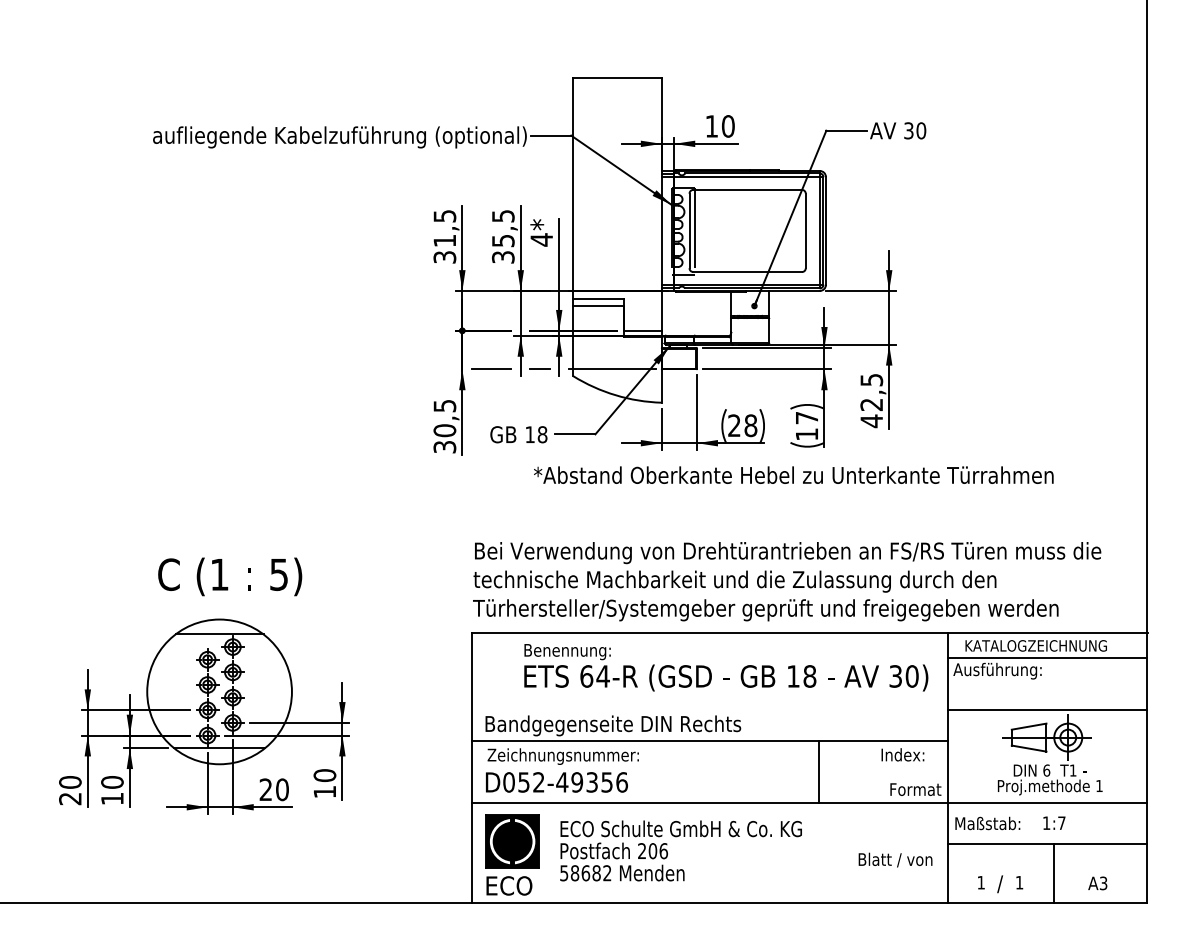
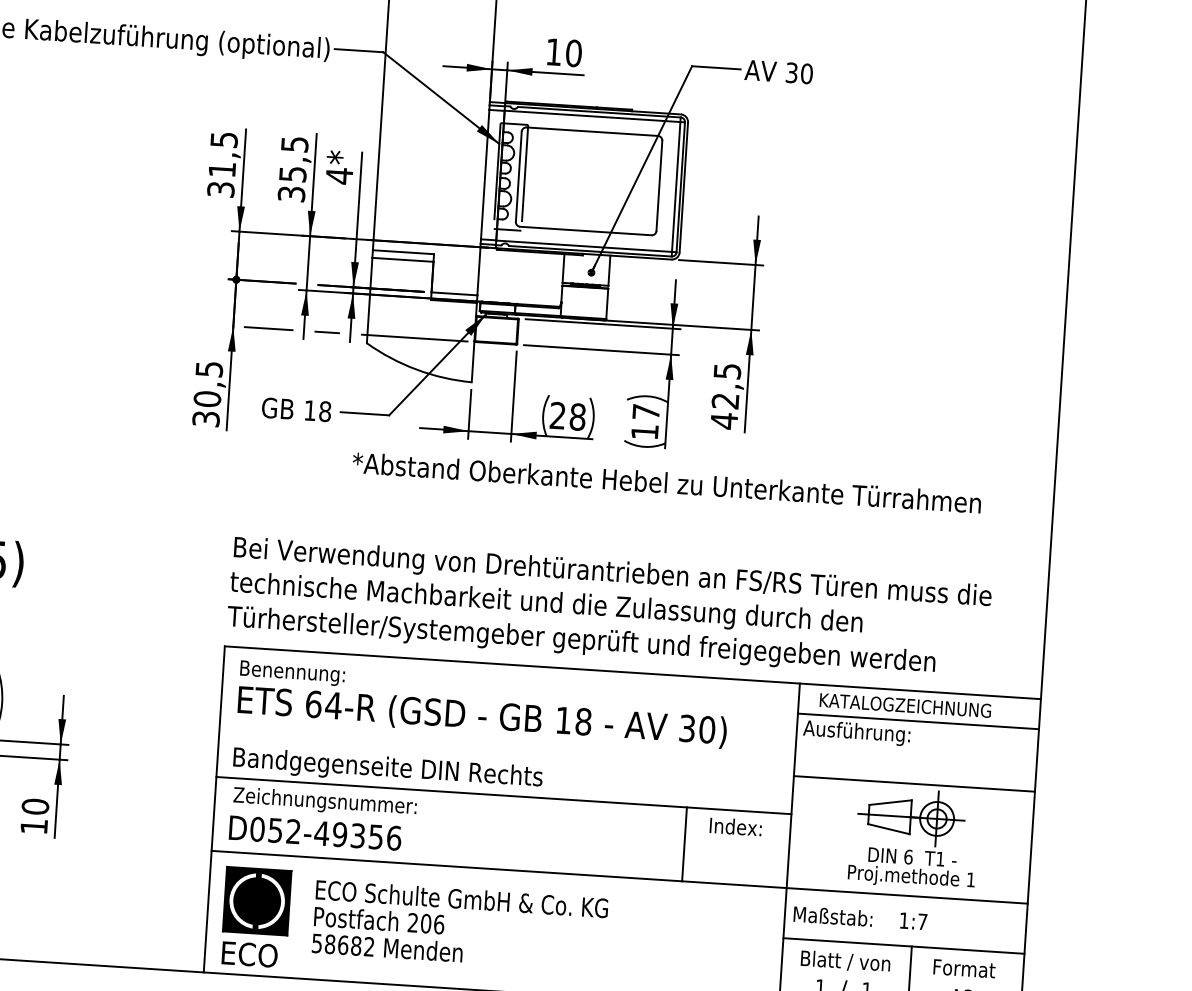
text: (793, 474) -> (666, 482), moved
text: (726, 667) -> (483, 704), moved
line: (818, 771) -> (684, 843), moved
text: (915, 789) -> (964, 968), moved
text: (895, 859) -> (845, 960), moved

